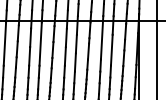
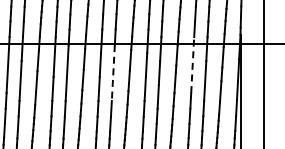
line: (101, 37) -> (192, 64), solid -> dashed
line: (40, 44) -> (113, 73), solid -> dashed

